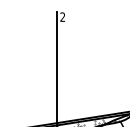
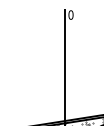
text: (62, 16) -> (70, 14), 2 -> 0

